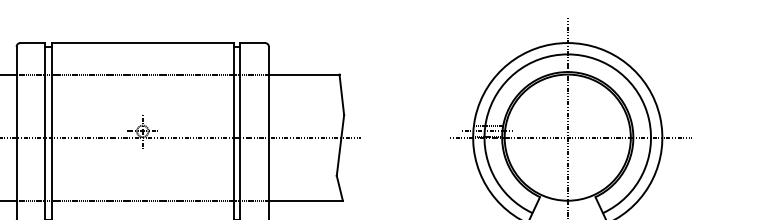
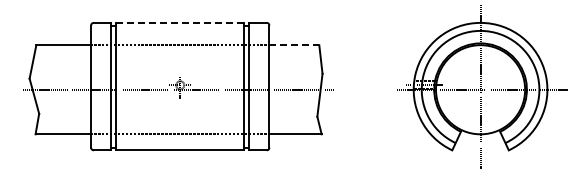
line: (143, 42) -> (180, 22), solid -> dashed
line: (304, 75) -> (294, 45), solid -> dashed

